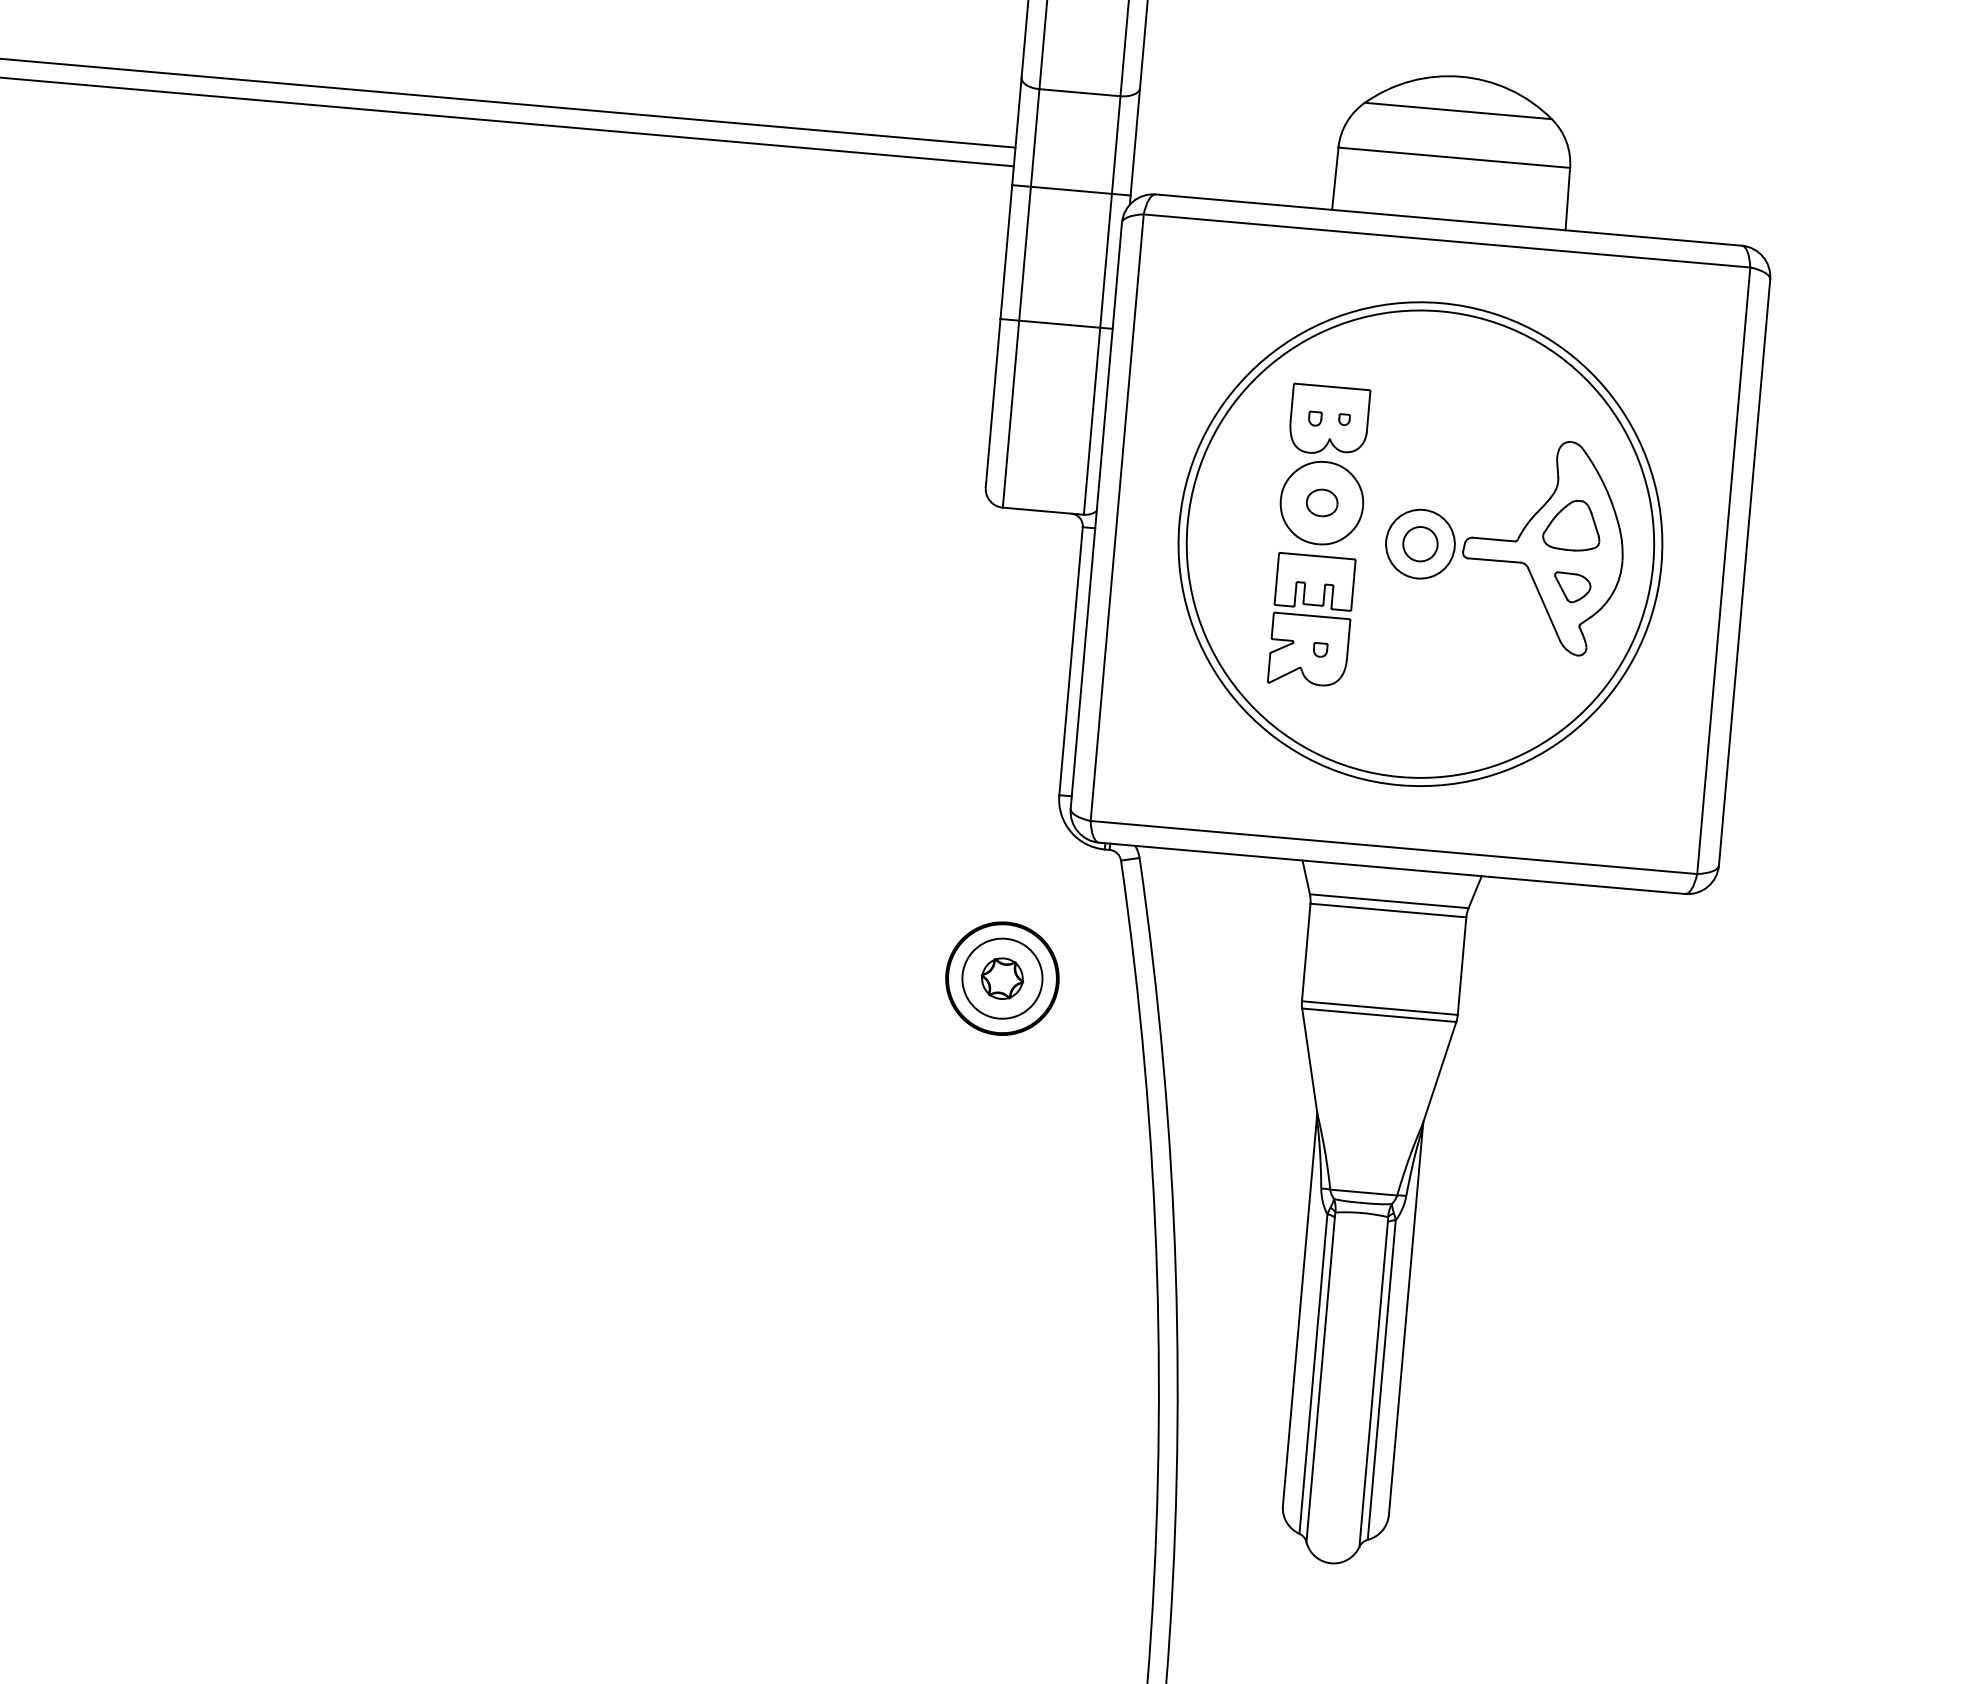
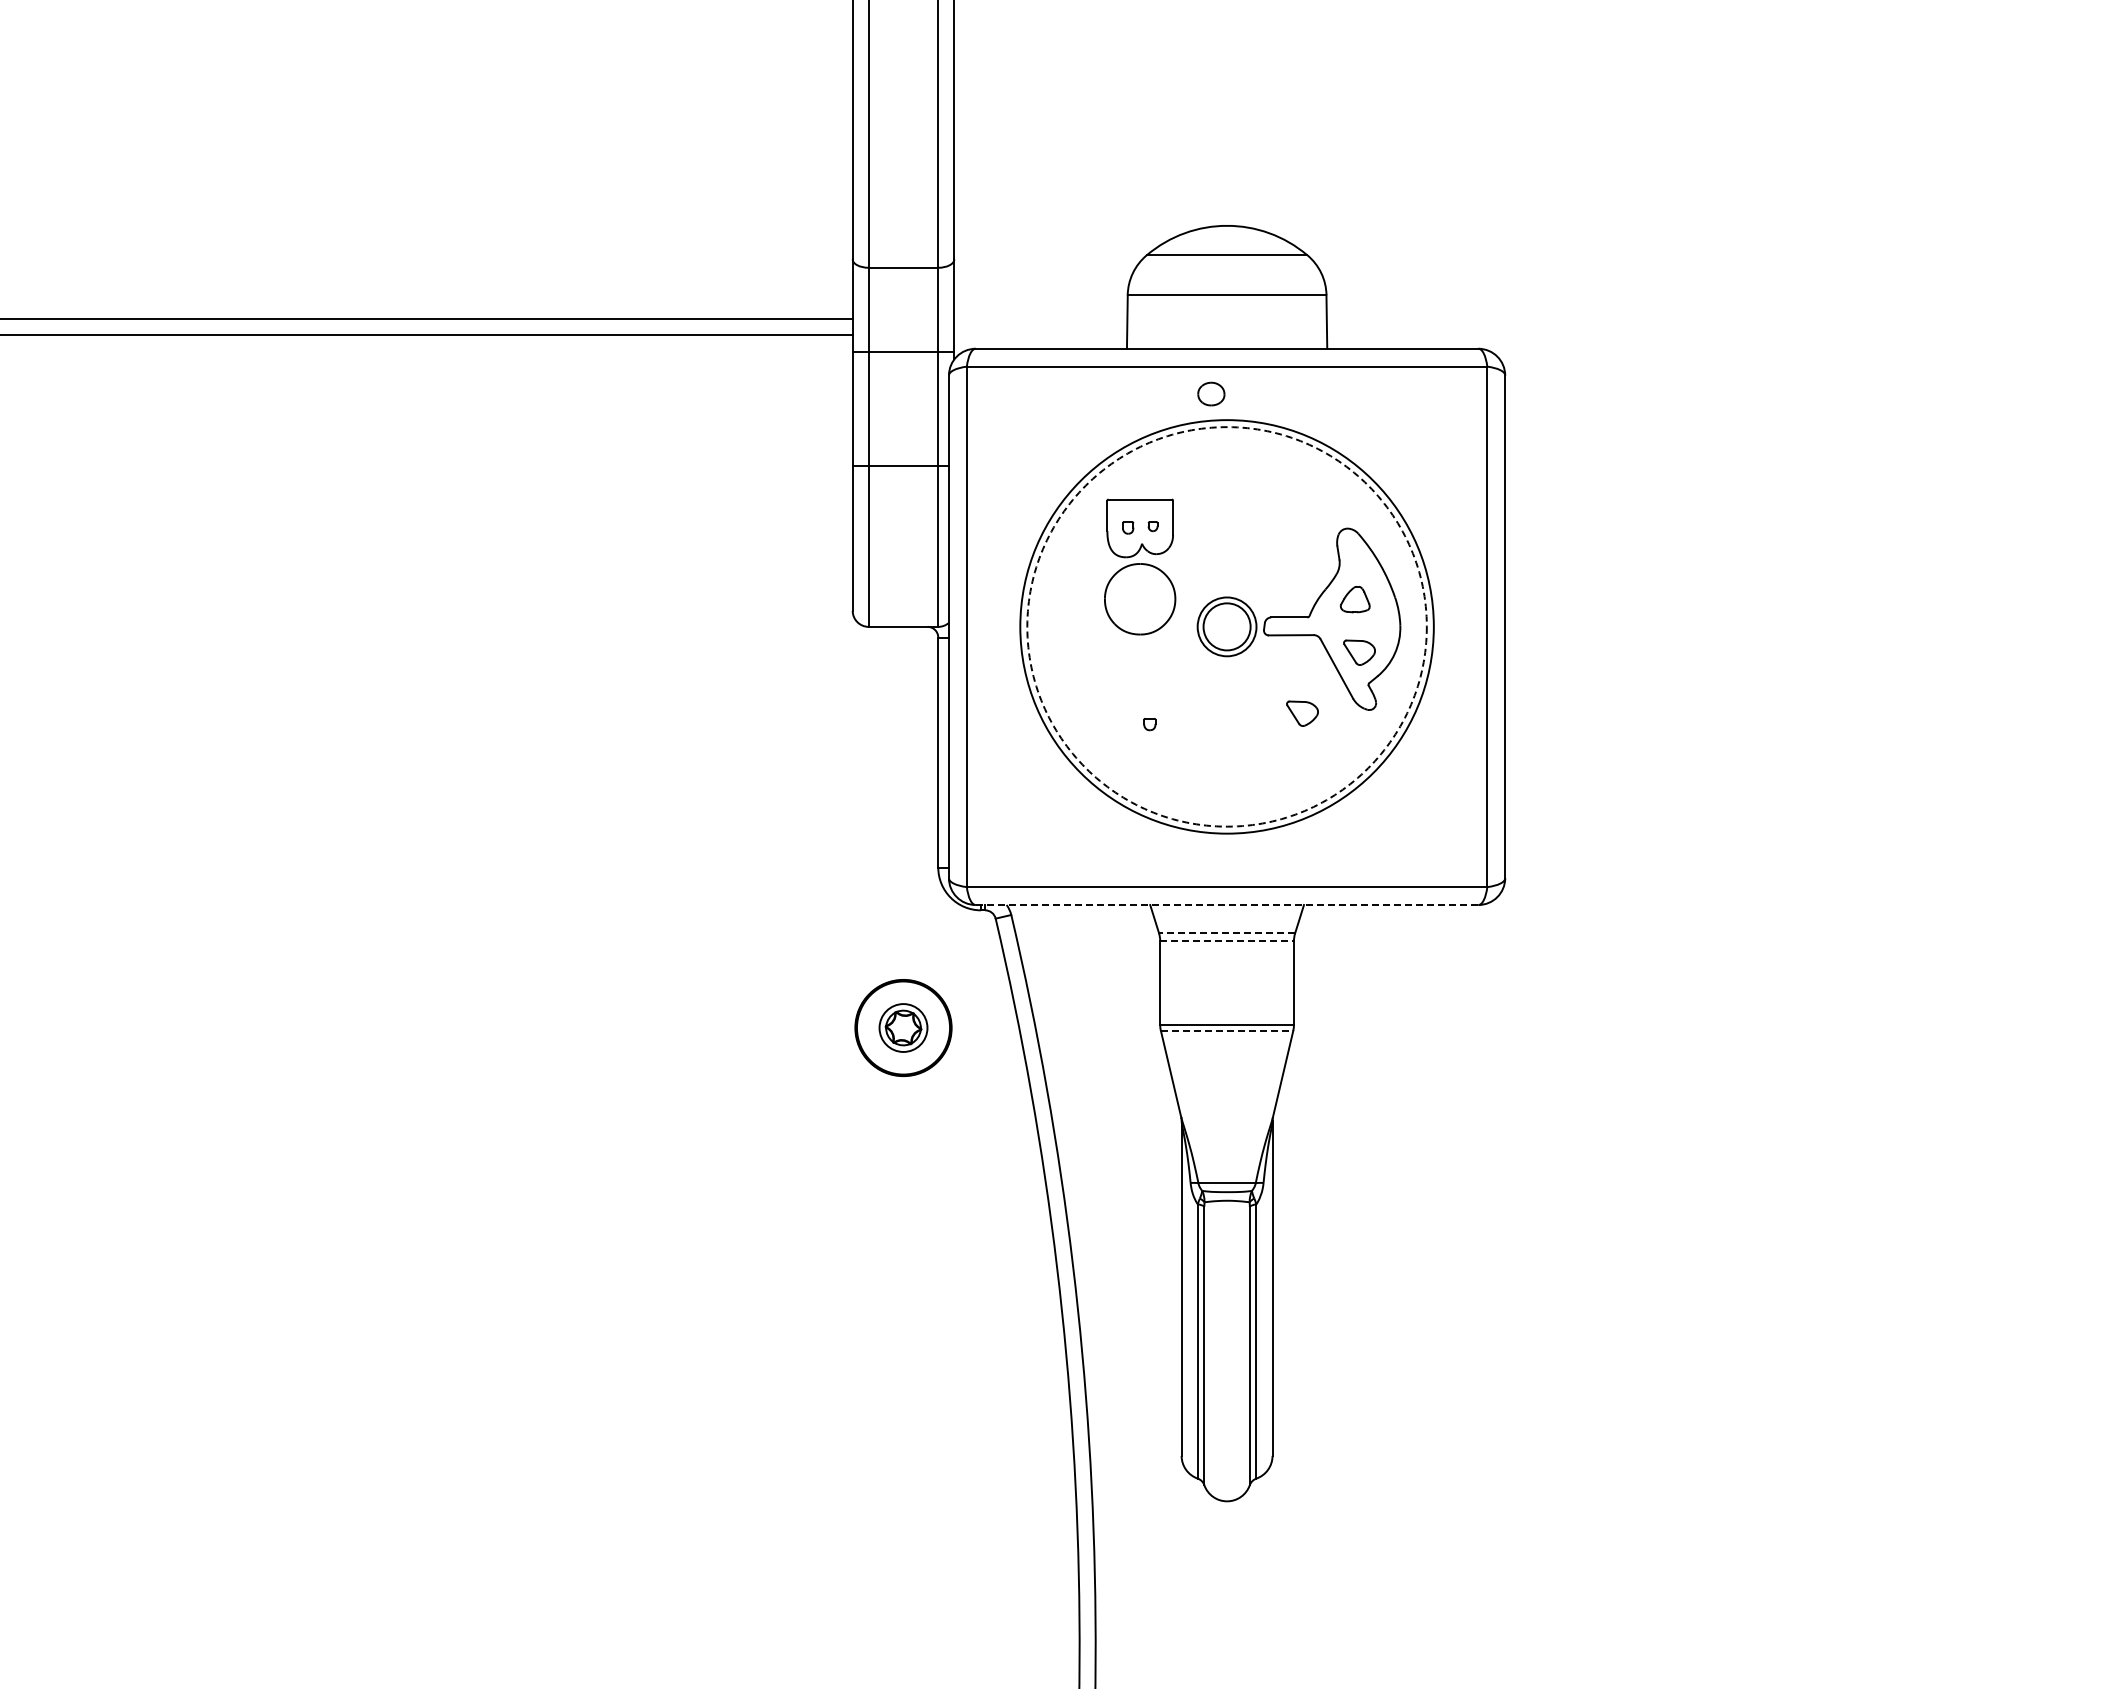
part: (1322, 502) -> (1211, 393), moved
part: (1572, 525) -> (1355, 599), size x0.6
circle: (1419, 543) -> (1226, 626), size x1.6
circle: (1419, 543) -> (1226, 626), solid -> dashed
part: (1310, 621) -> (1139, 700), removed
part: (1499, 652) -> (1302, 713), added
line: (1391, 868) -> (1226, 905), solid -> dashed
line: (1388, 901) -> (1226, 933), solid -> dashed
line: (1388, 910) -> (1227, 941), solid -> dashed
circle: (1002, 978) -> (903, 1027), size x0.7
line: (1379, 1015) -> (1227, 1031), solid -> dashed

